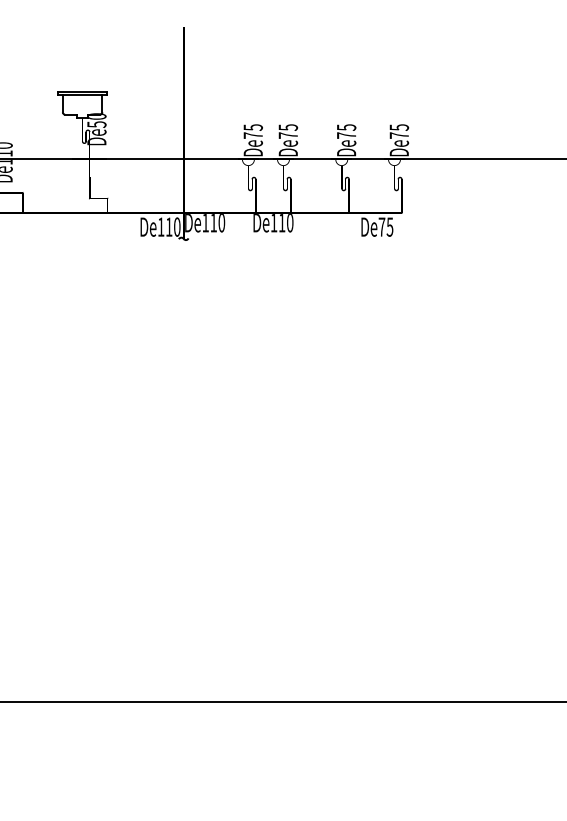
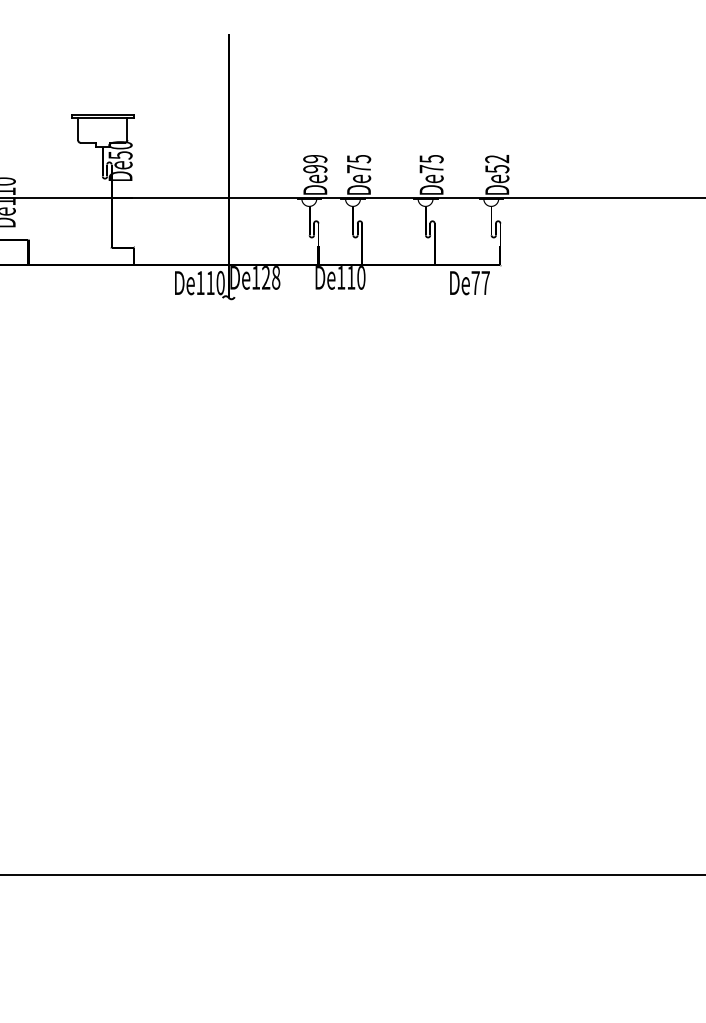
text: (252, 131) -> (314, 163), De75 -> De99
text: (399, 131) -> (497, 163), De75 -> De52
text: (217, 223) -> (270, 278), De110 -> De128
text: (389, 226) -> (485, 282), De75 -> De77

